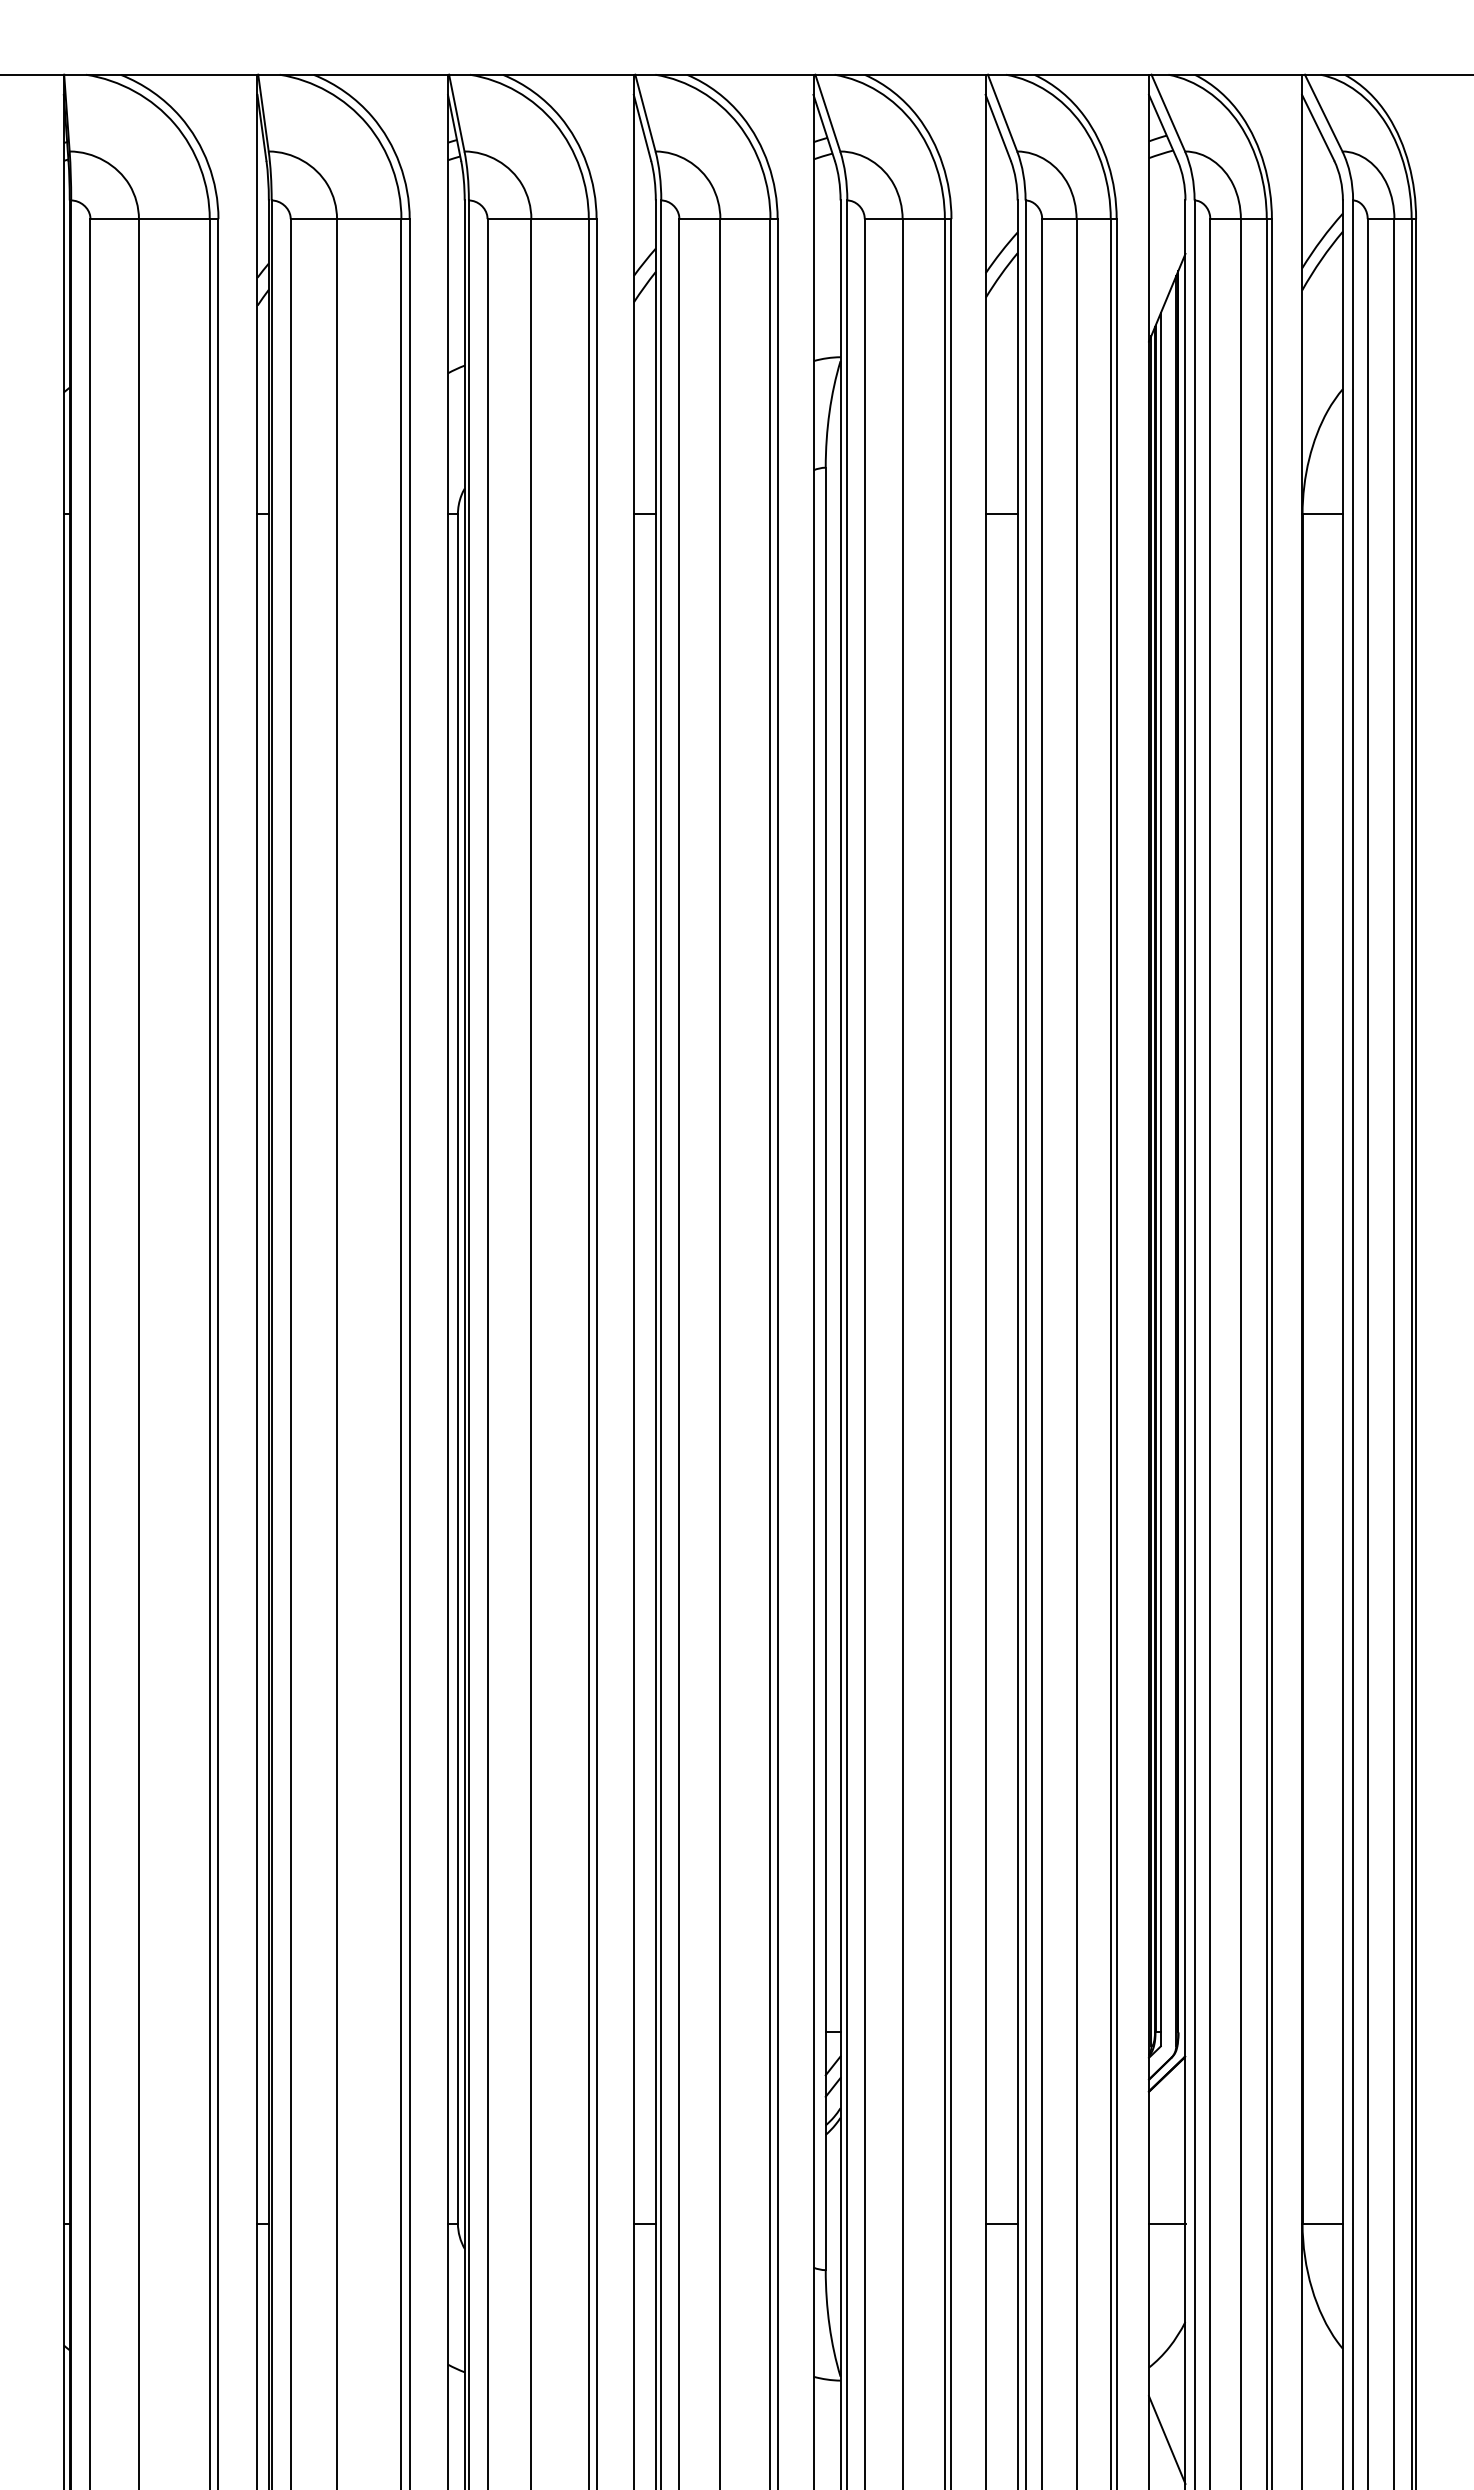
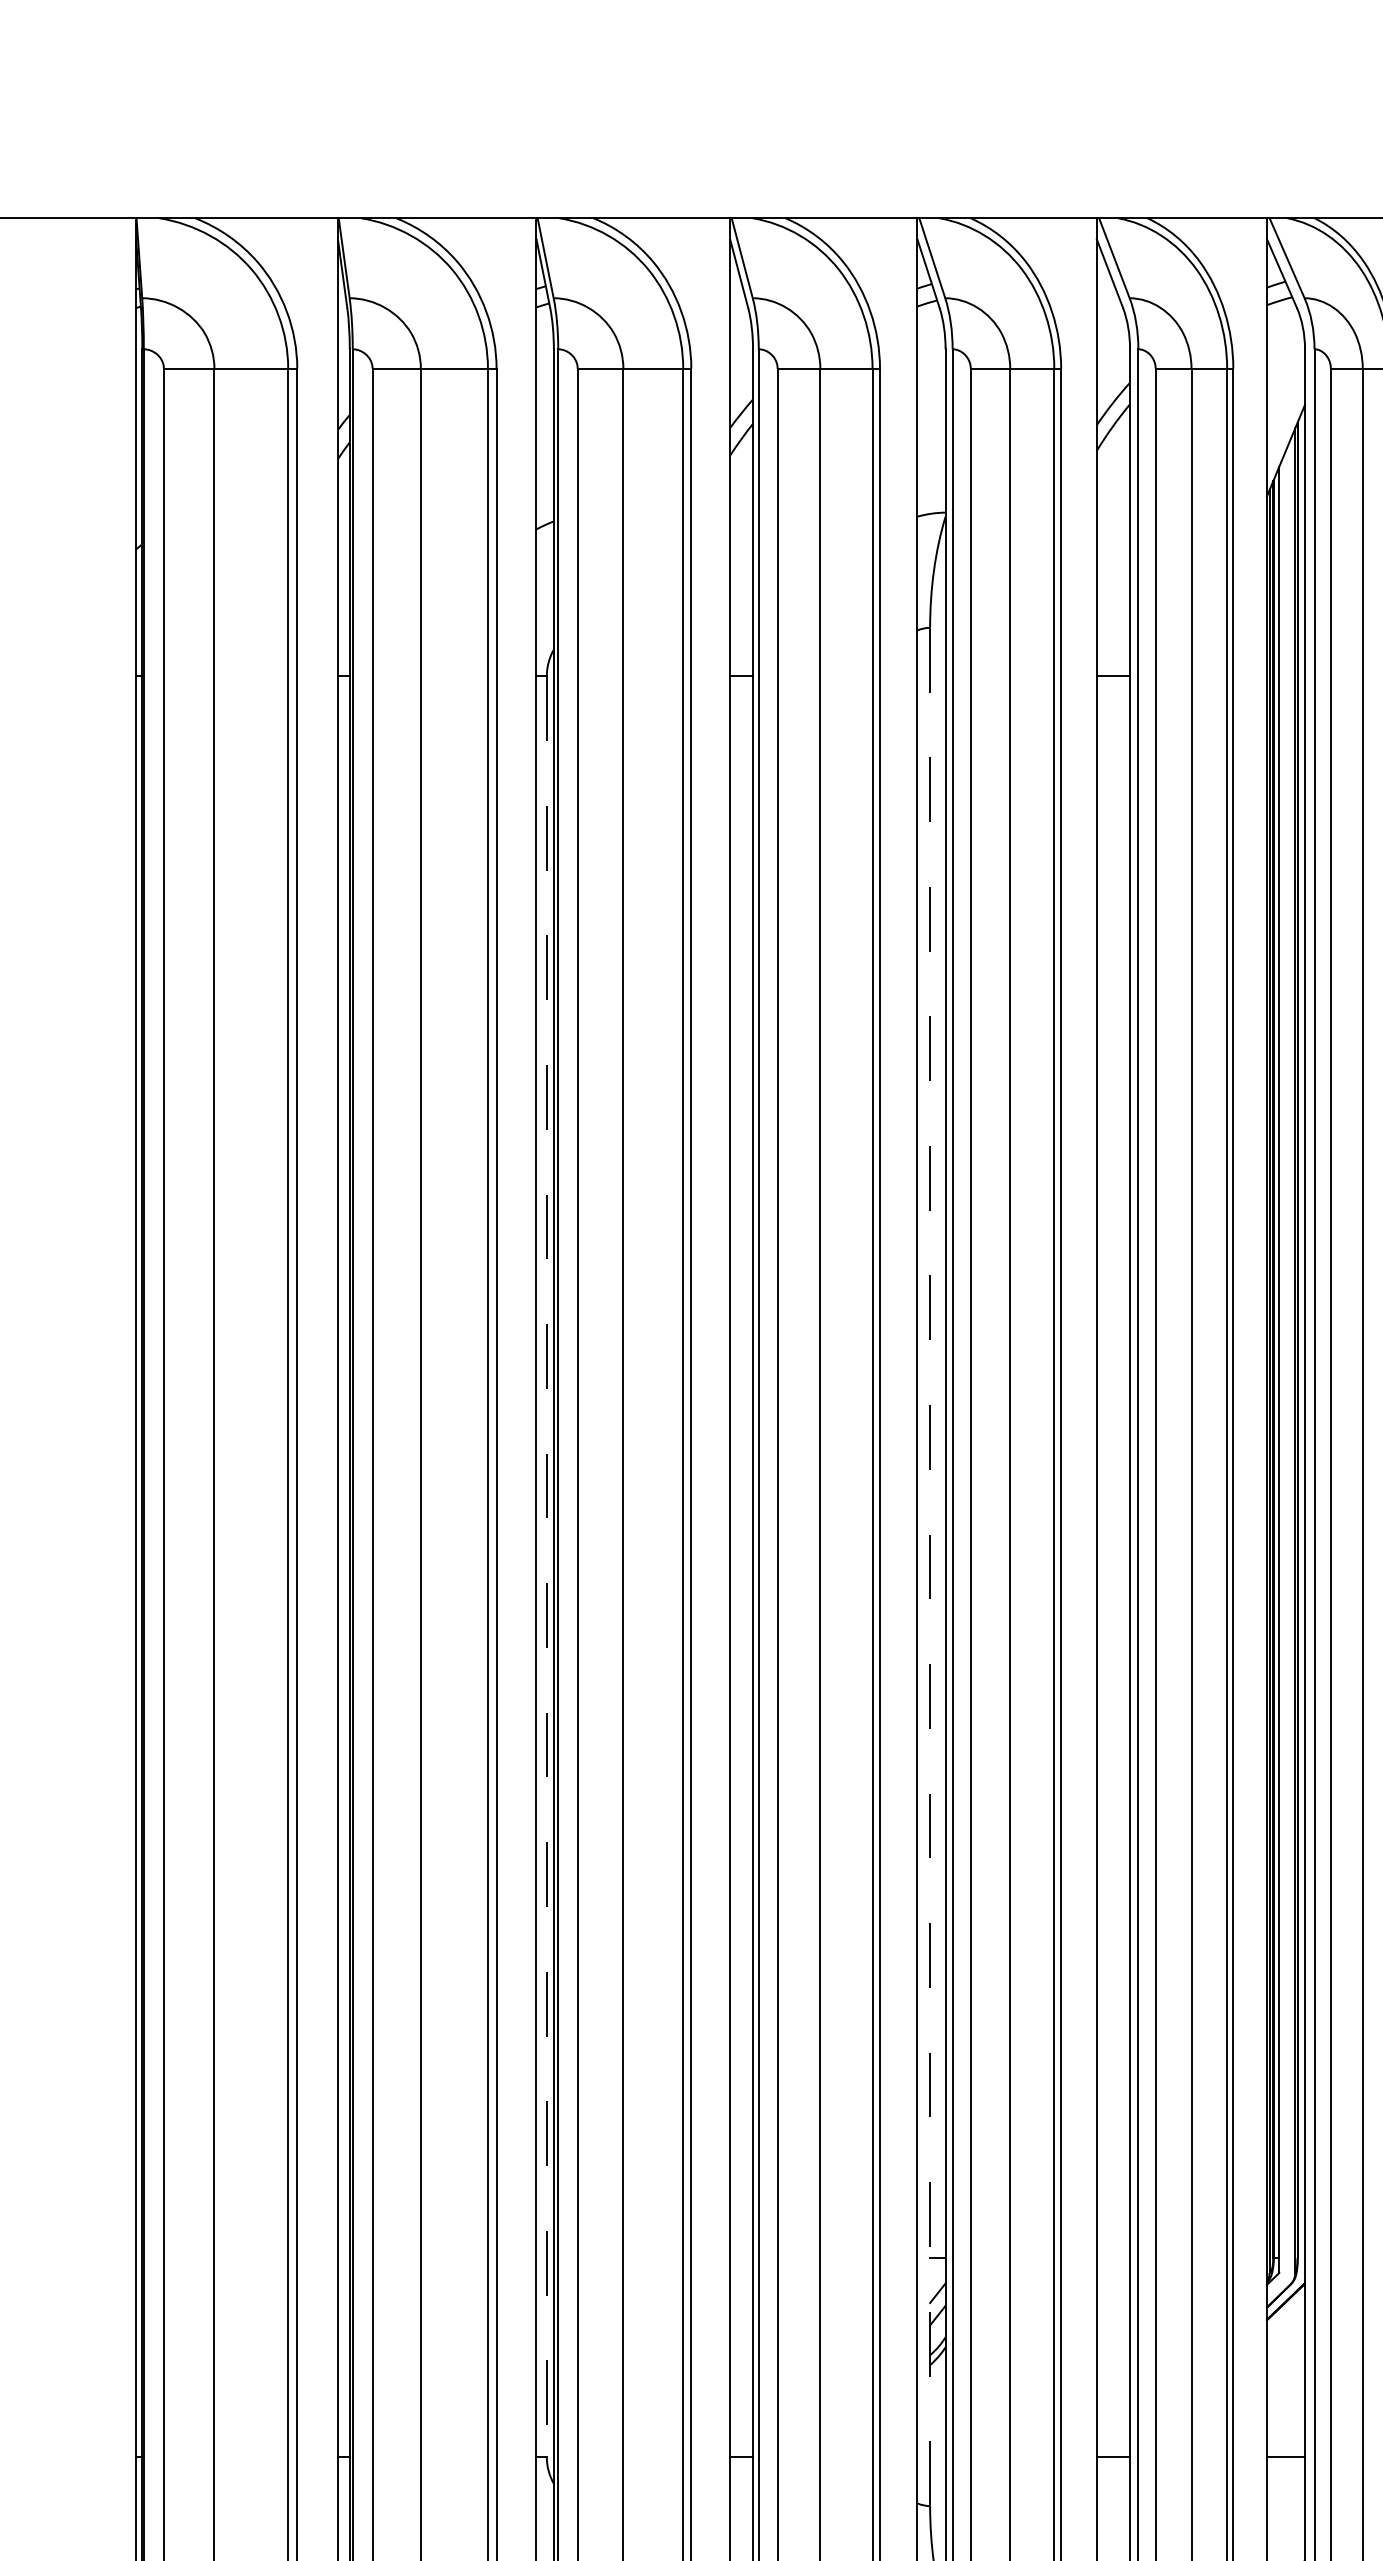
line: (457, 1368) -> (546, 1566), solid -> dashed
line: (825, 1369) -> (929, 1567), solid -> dashed

